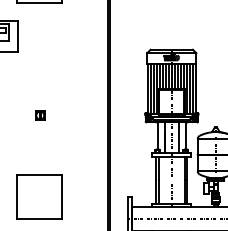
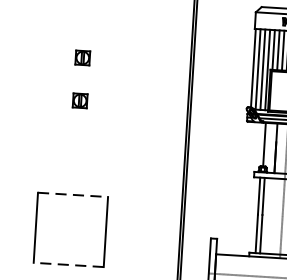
part: (40, 88) -> (83, 57), added
line: (39, 174) -> (73, 194), solid -> dashed
line: (38, 219) -> (67, 265), solid -> dashed

